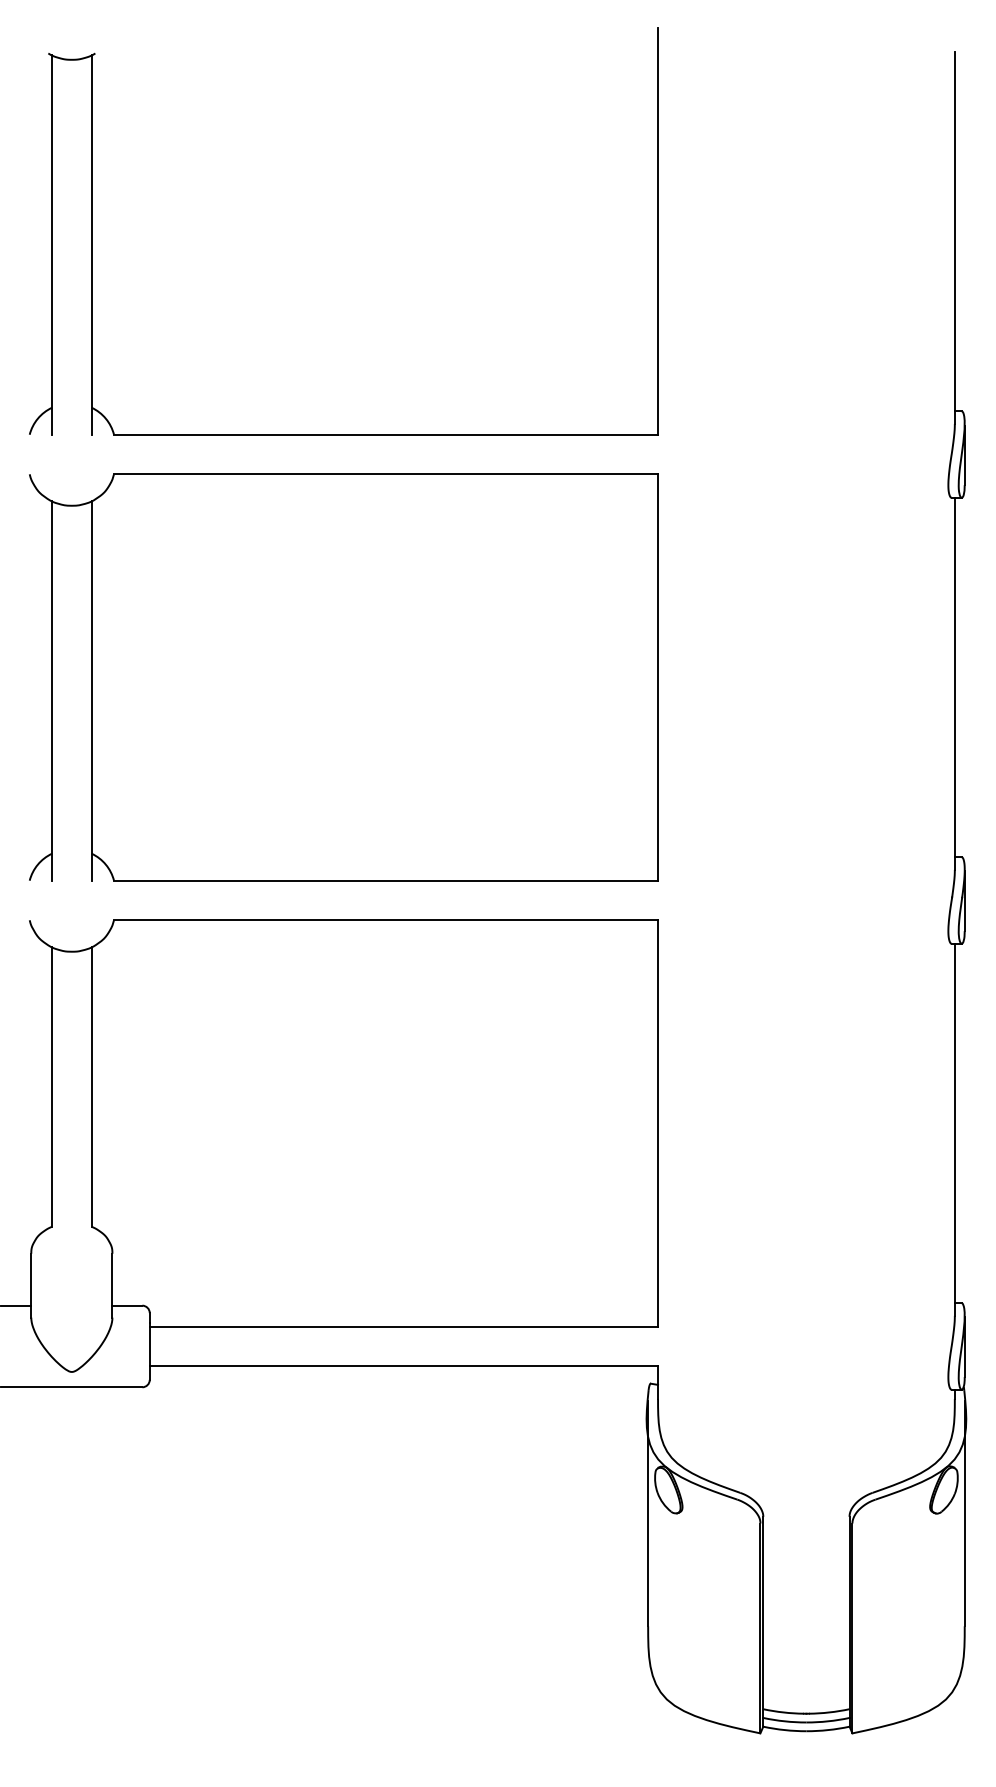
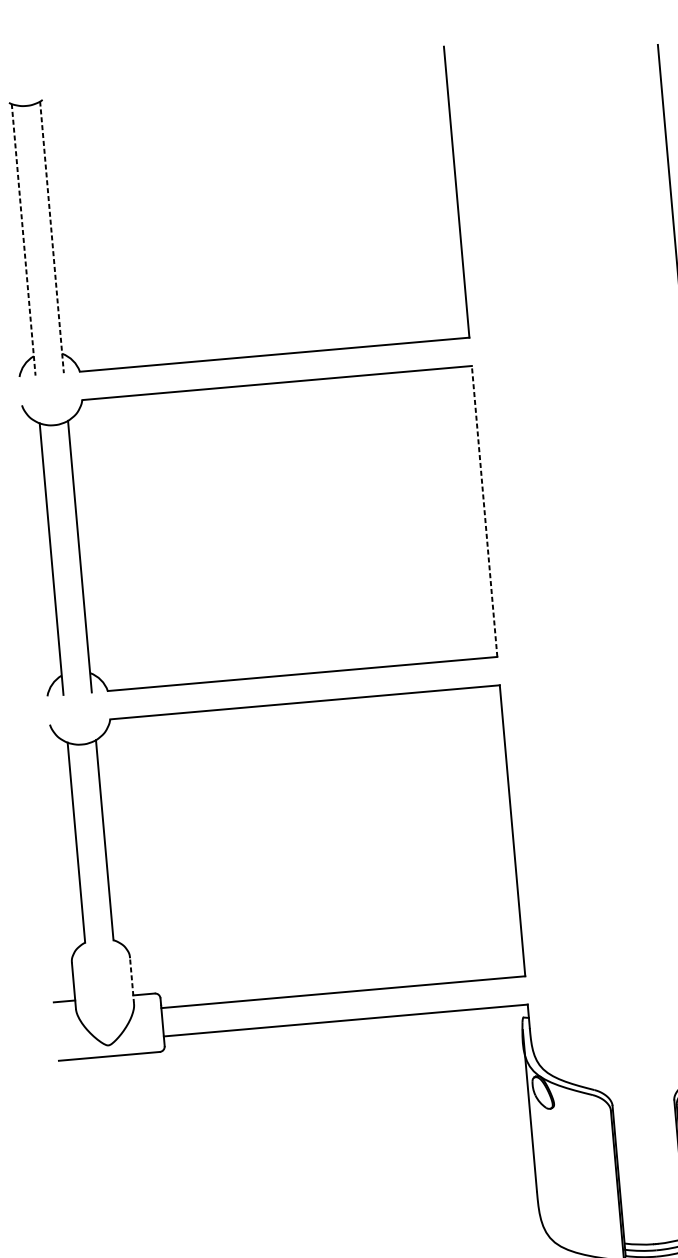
line: (52, 245) -> (24, 240), solid -> dashed
line: (91, 245) -> (51, 237), solid -> dashed
line: (658, 677) -> (484, 511), solid -> dashed
line: (112, 1285) -> (132, 980), solid -> dashed

